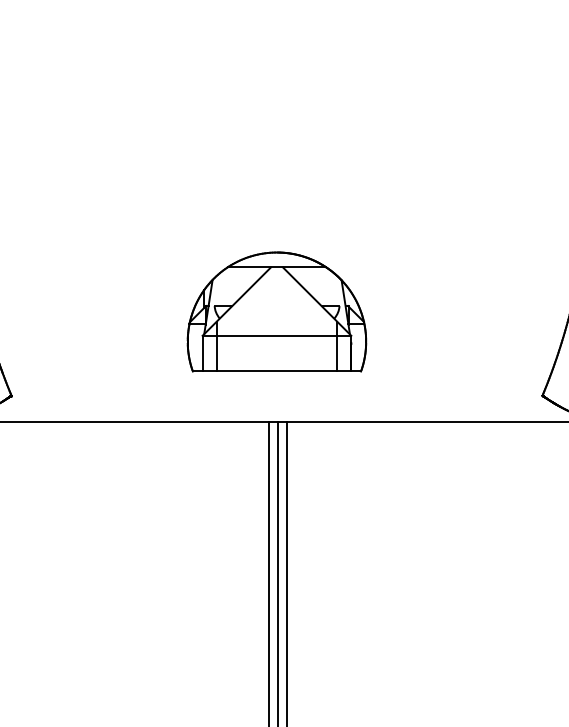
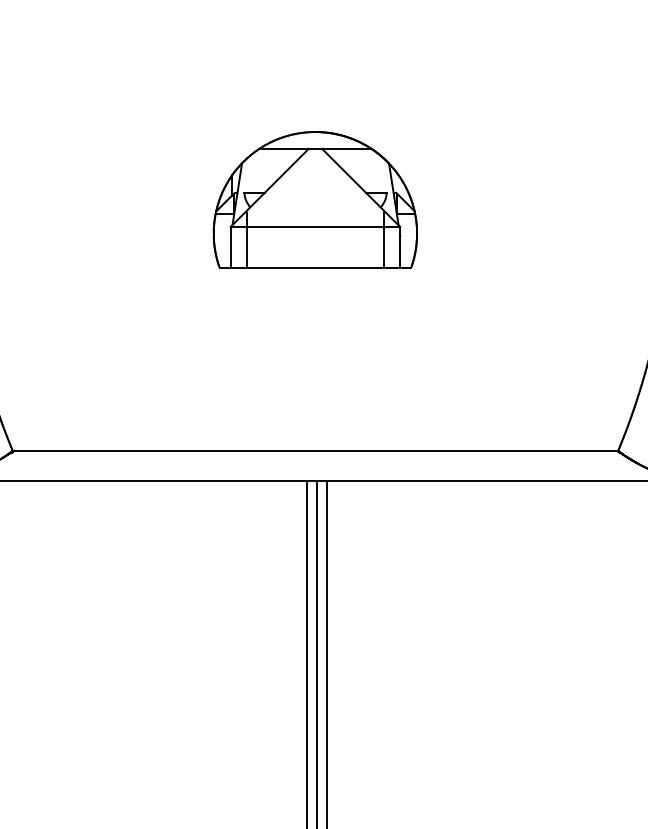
part: (276, 311) -> (314, 199), moved
line: (277, 395) -> (315, 451), added

